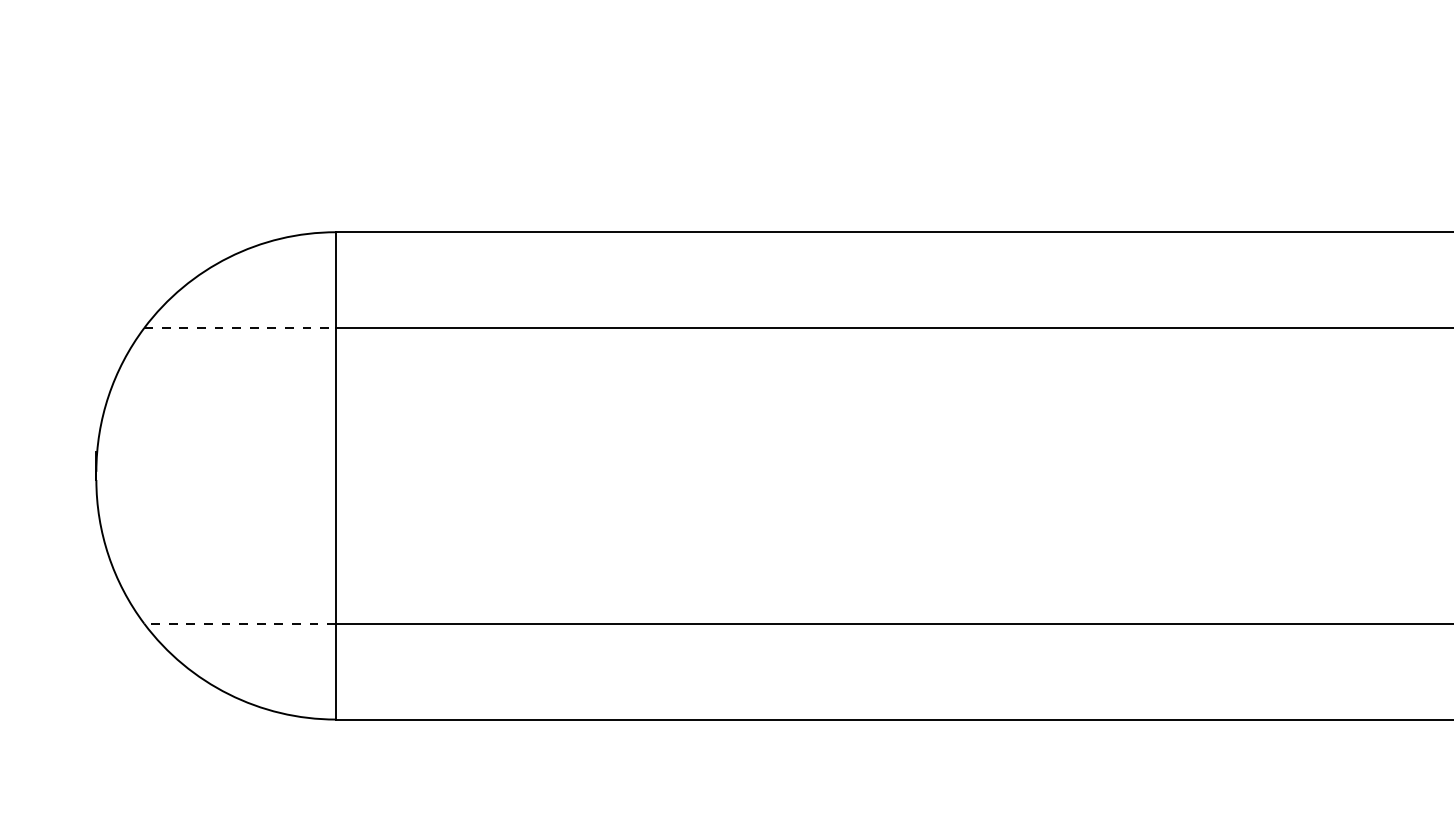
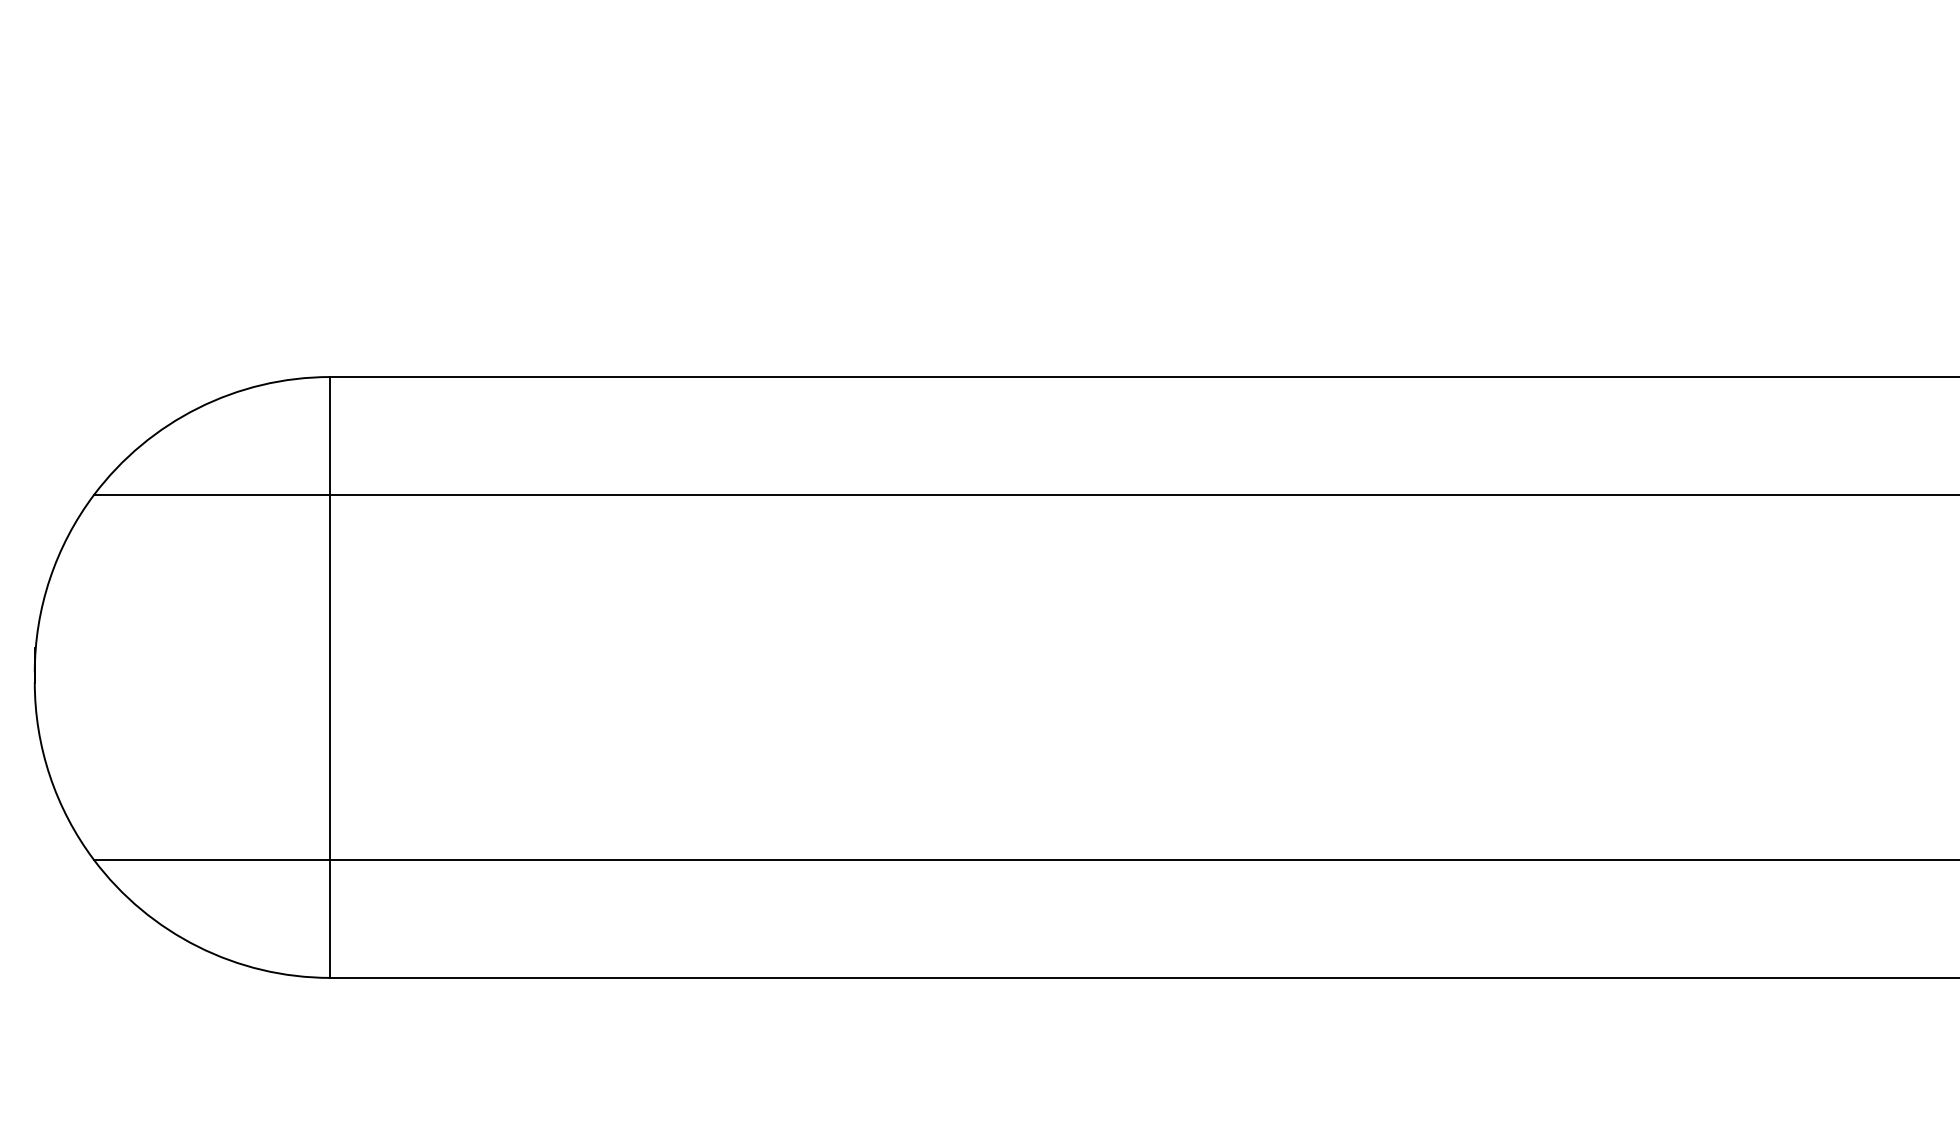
line: (240, 328) -> (212, 495), dashed -> solid
line: (239, 623) -> (211, 859), dashed -> solid

